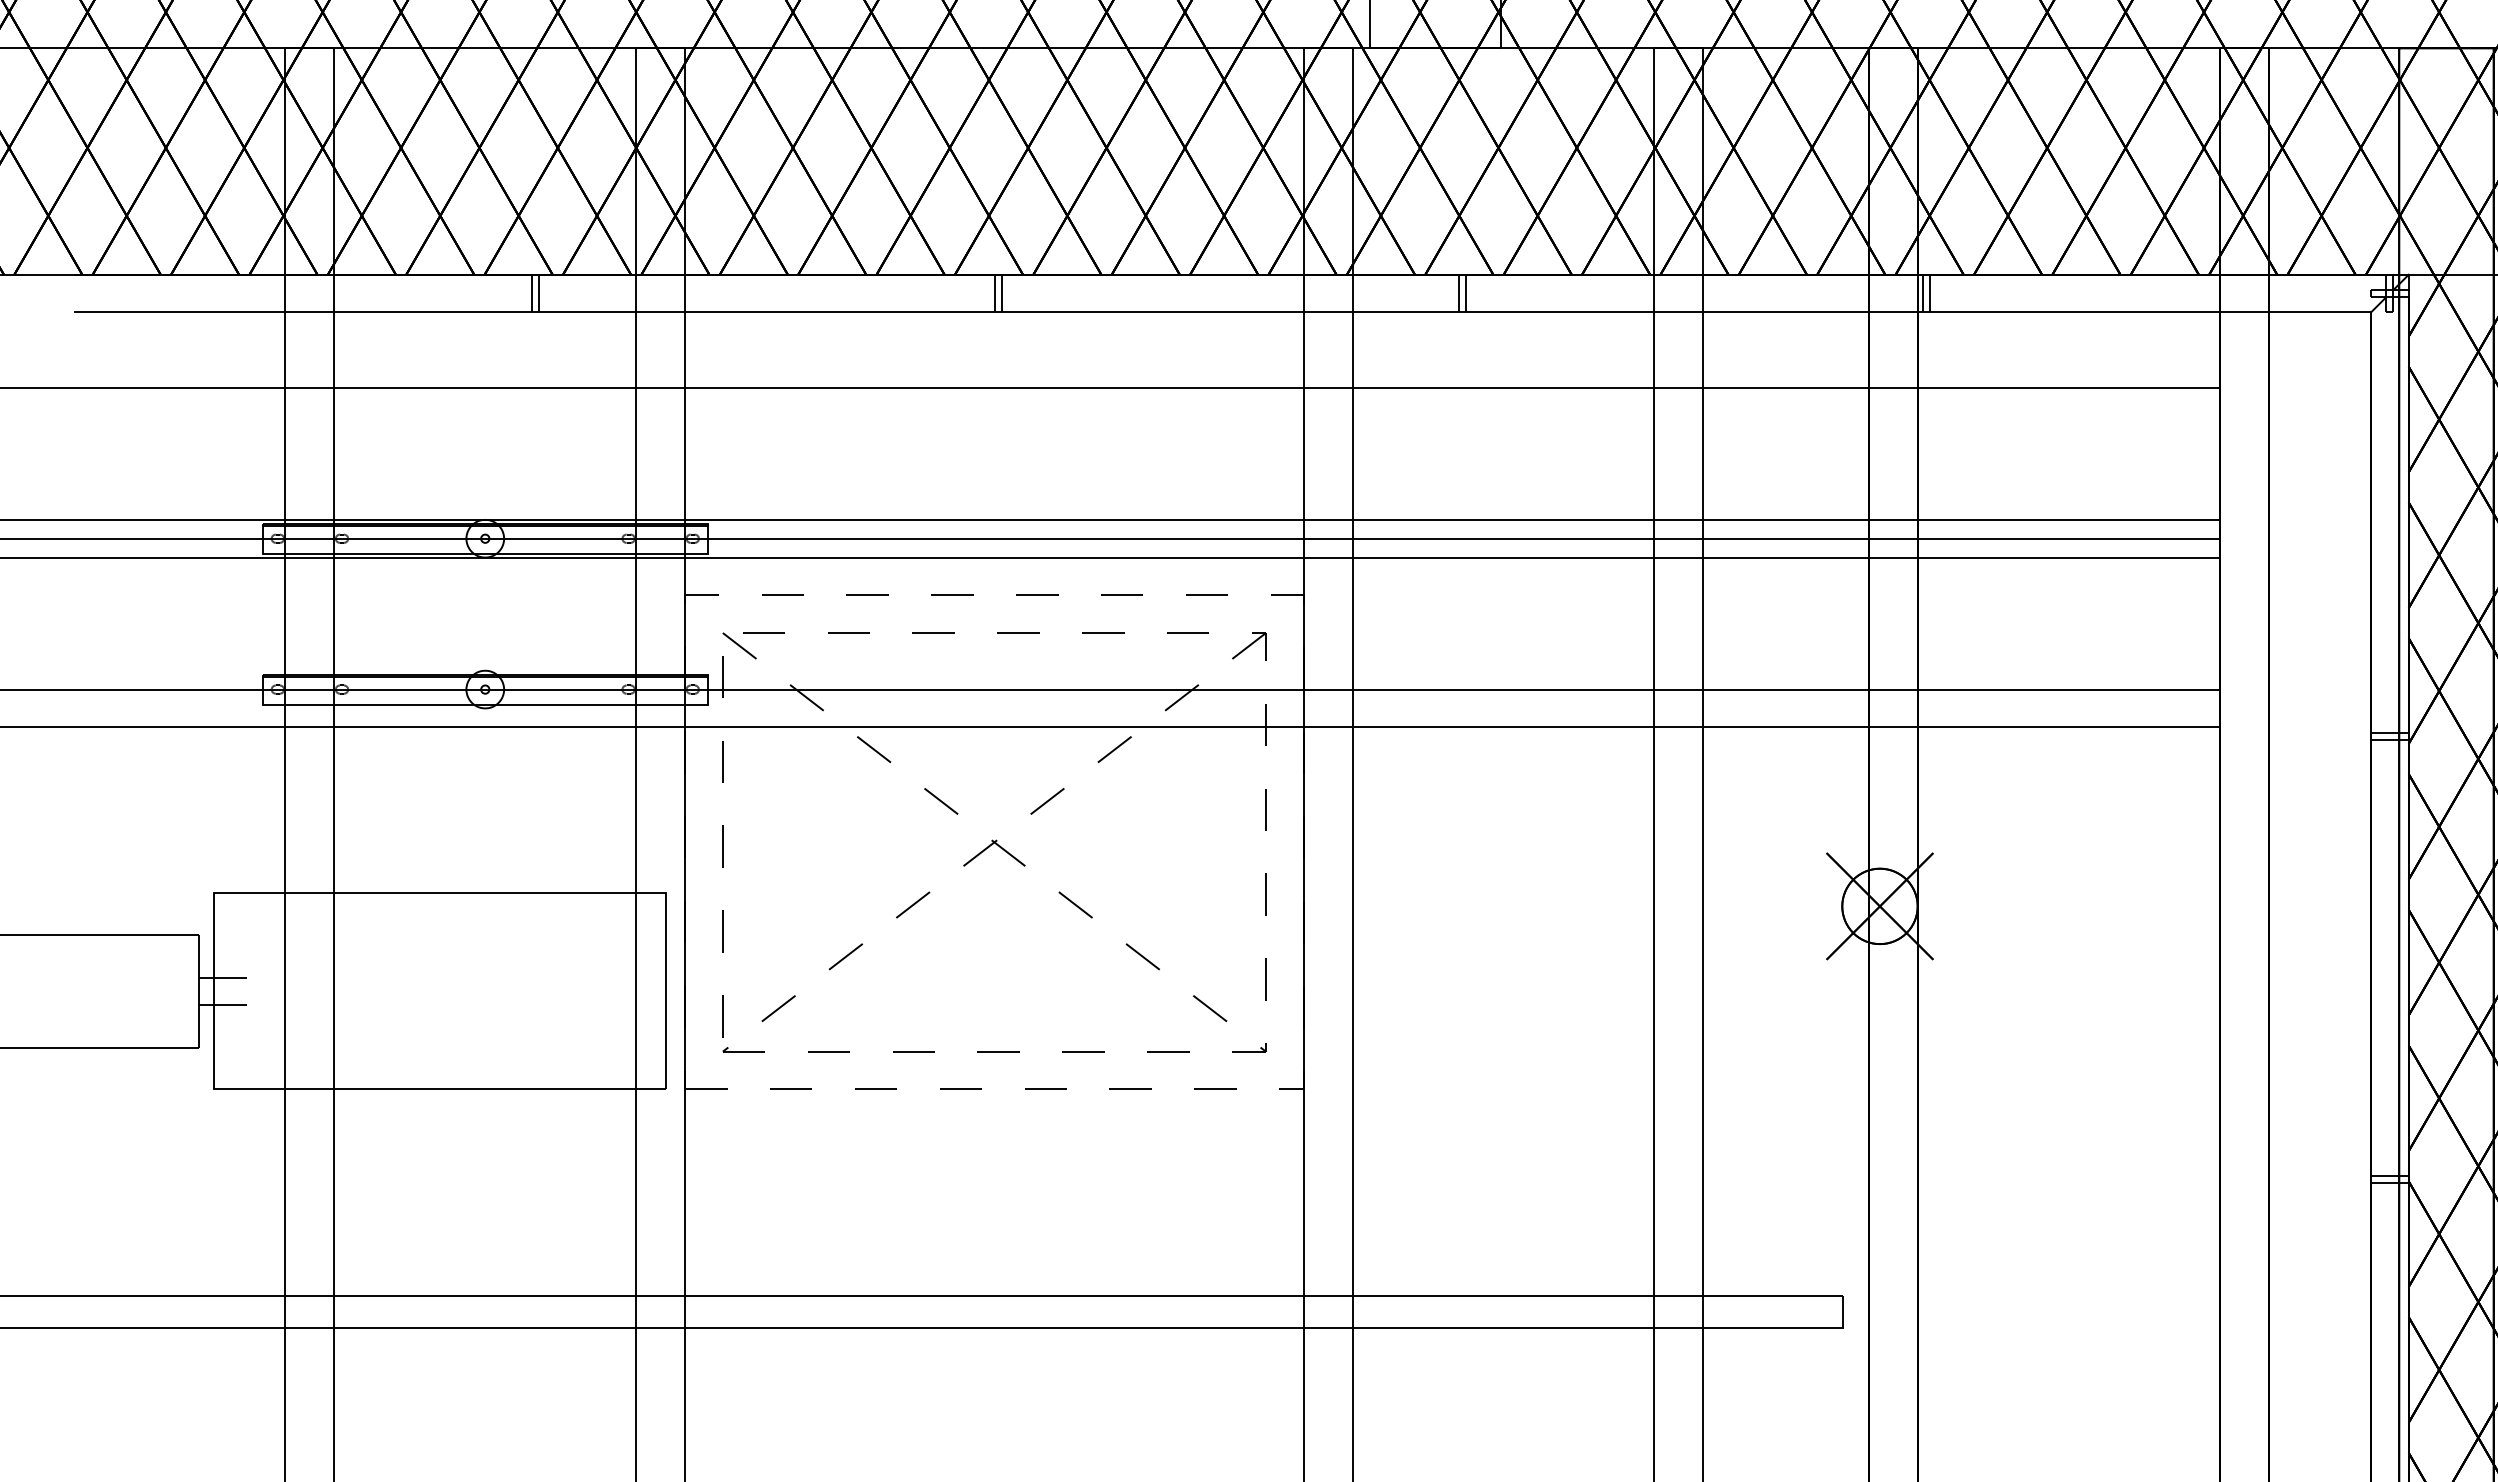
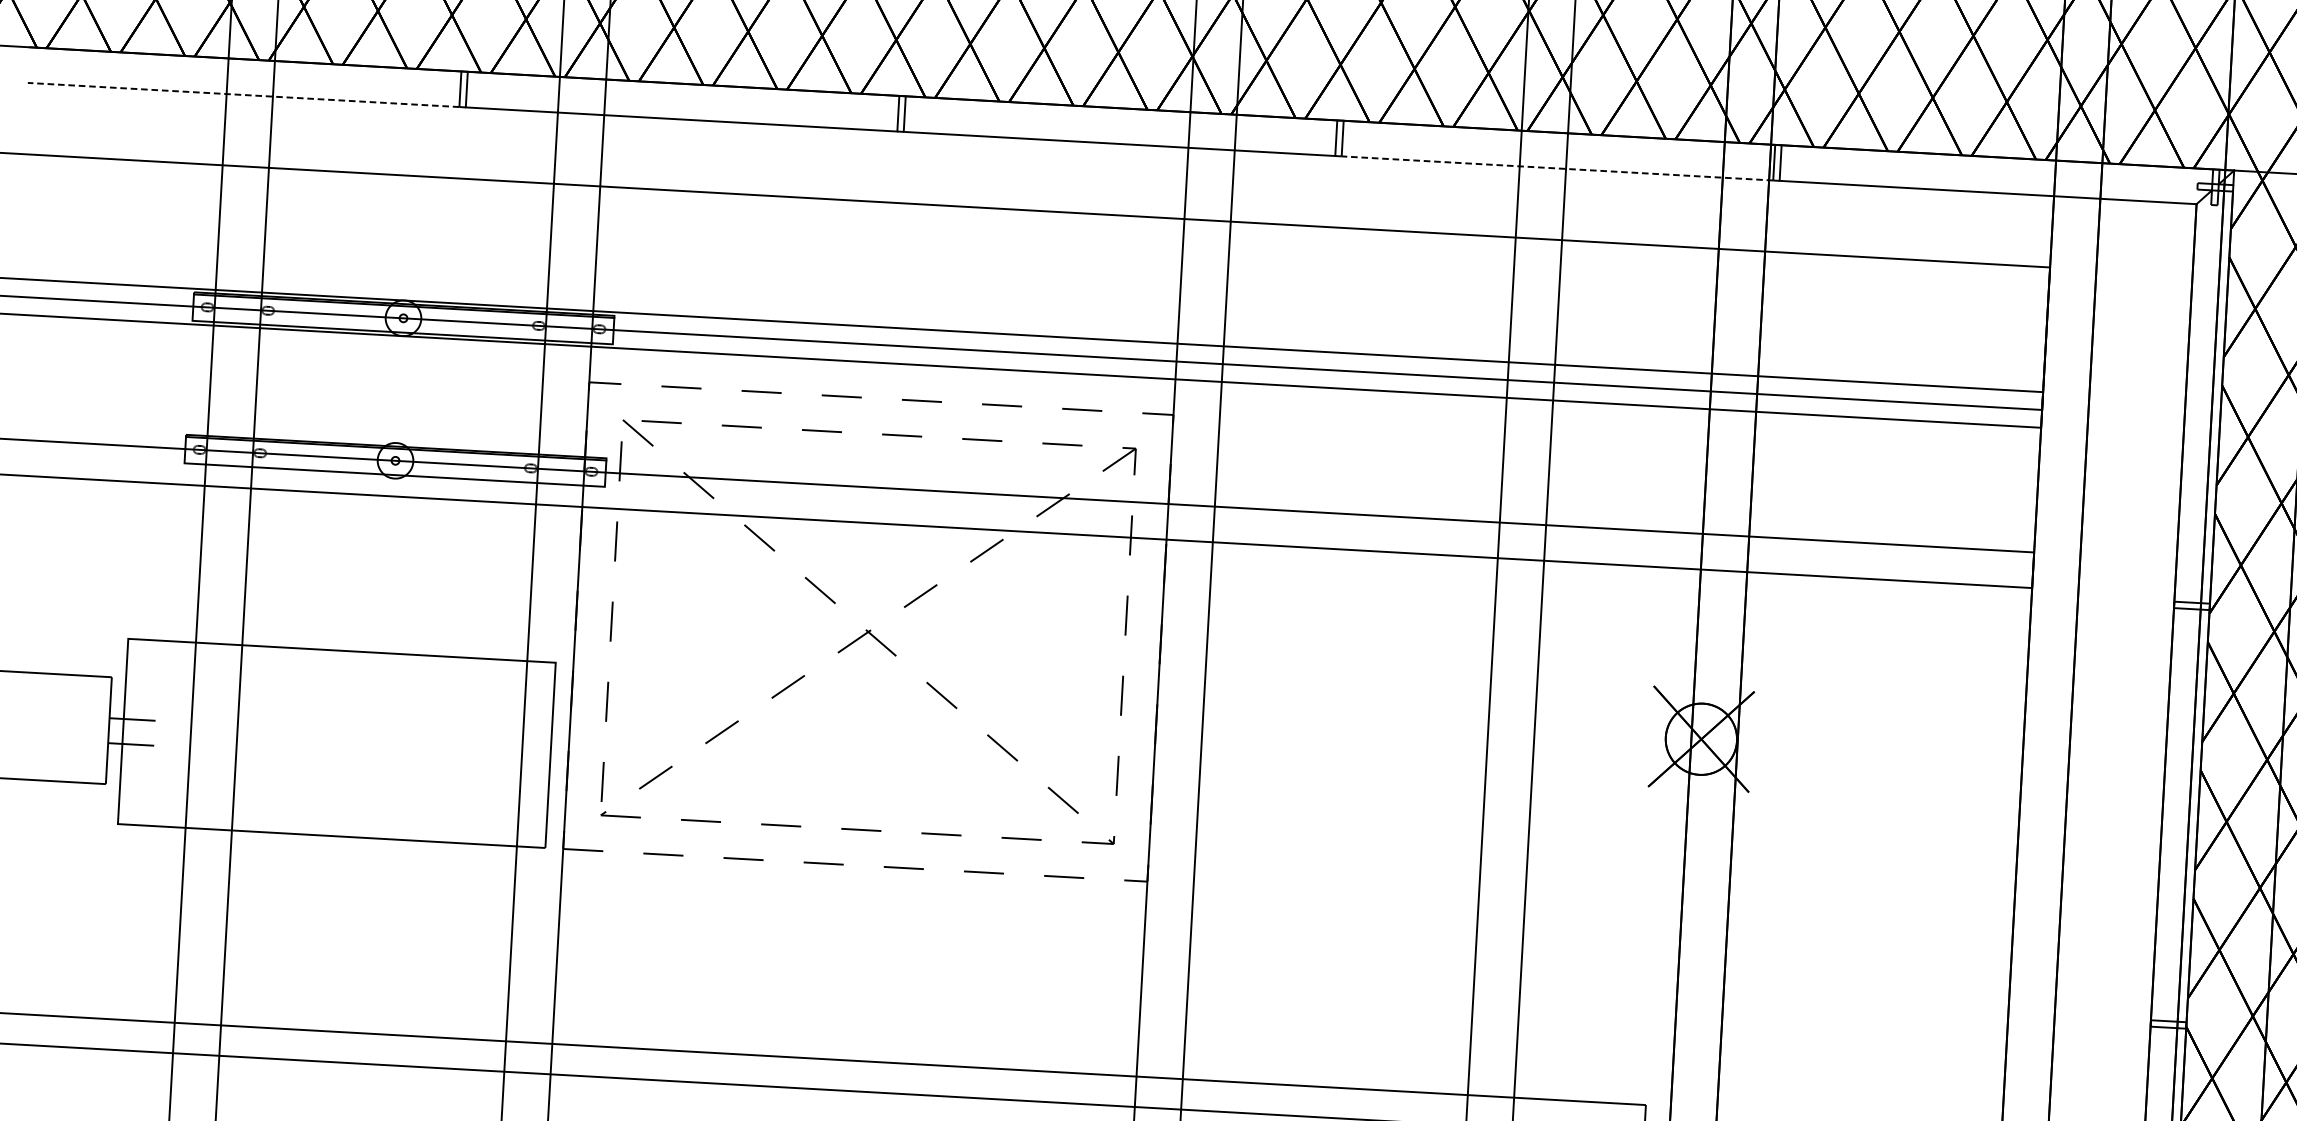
line: (302, 312) -> (242, 94), solid -> dashed
line: (1693, 312) -> (1556, 168), solid -> dashed

